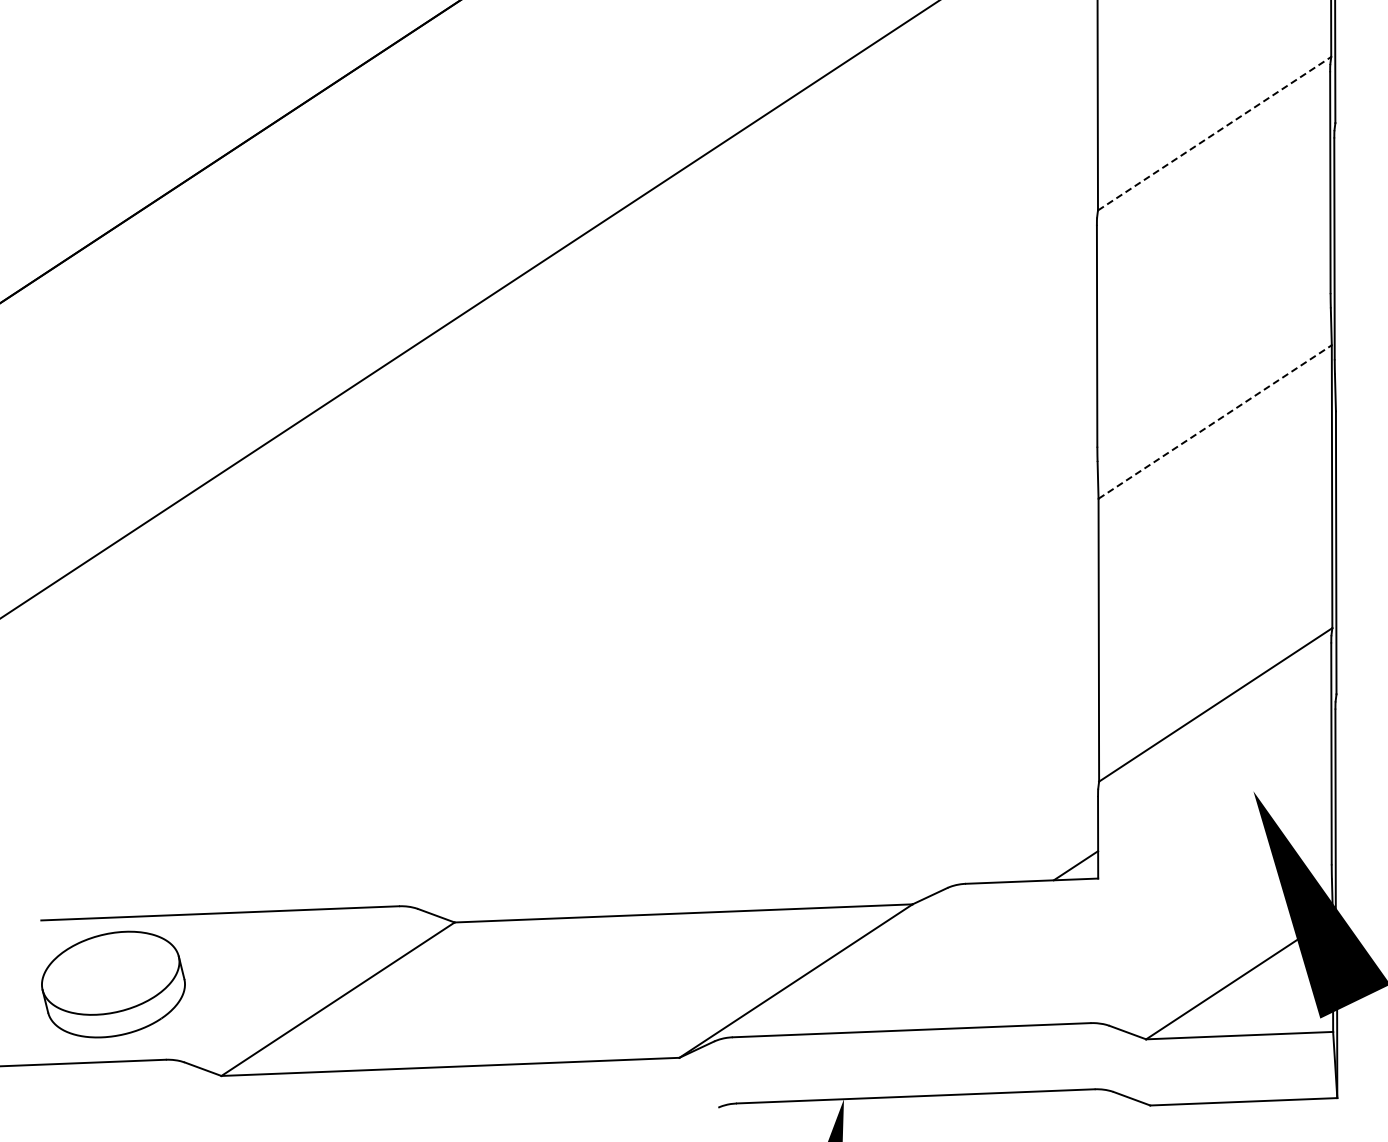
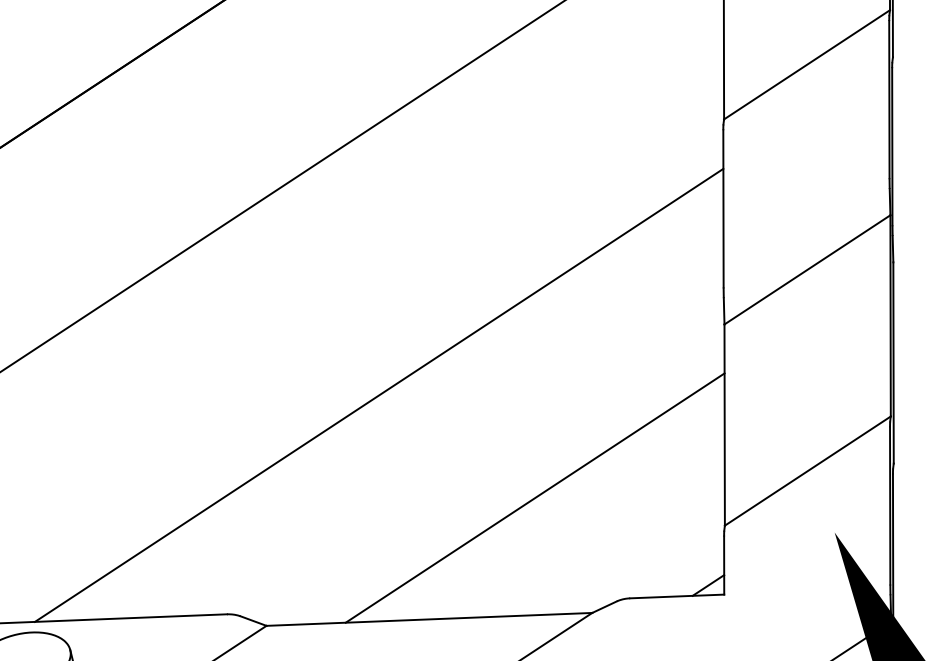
line: (1214, 133) -> (806, 64), dashed -> solid
line: (1215, 422) -> (807, 270), dashed -> solid
line: (613, 598) -> (379, 395), added
line: (832, 742) -> (535, 497), added

